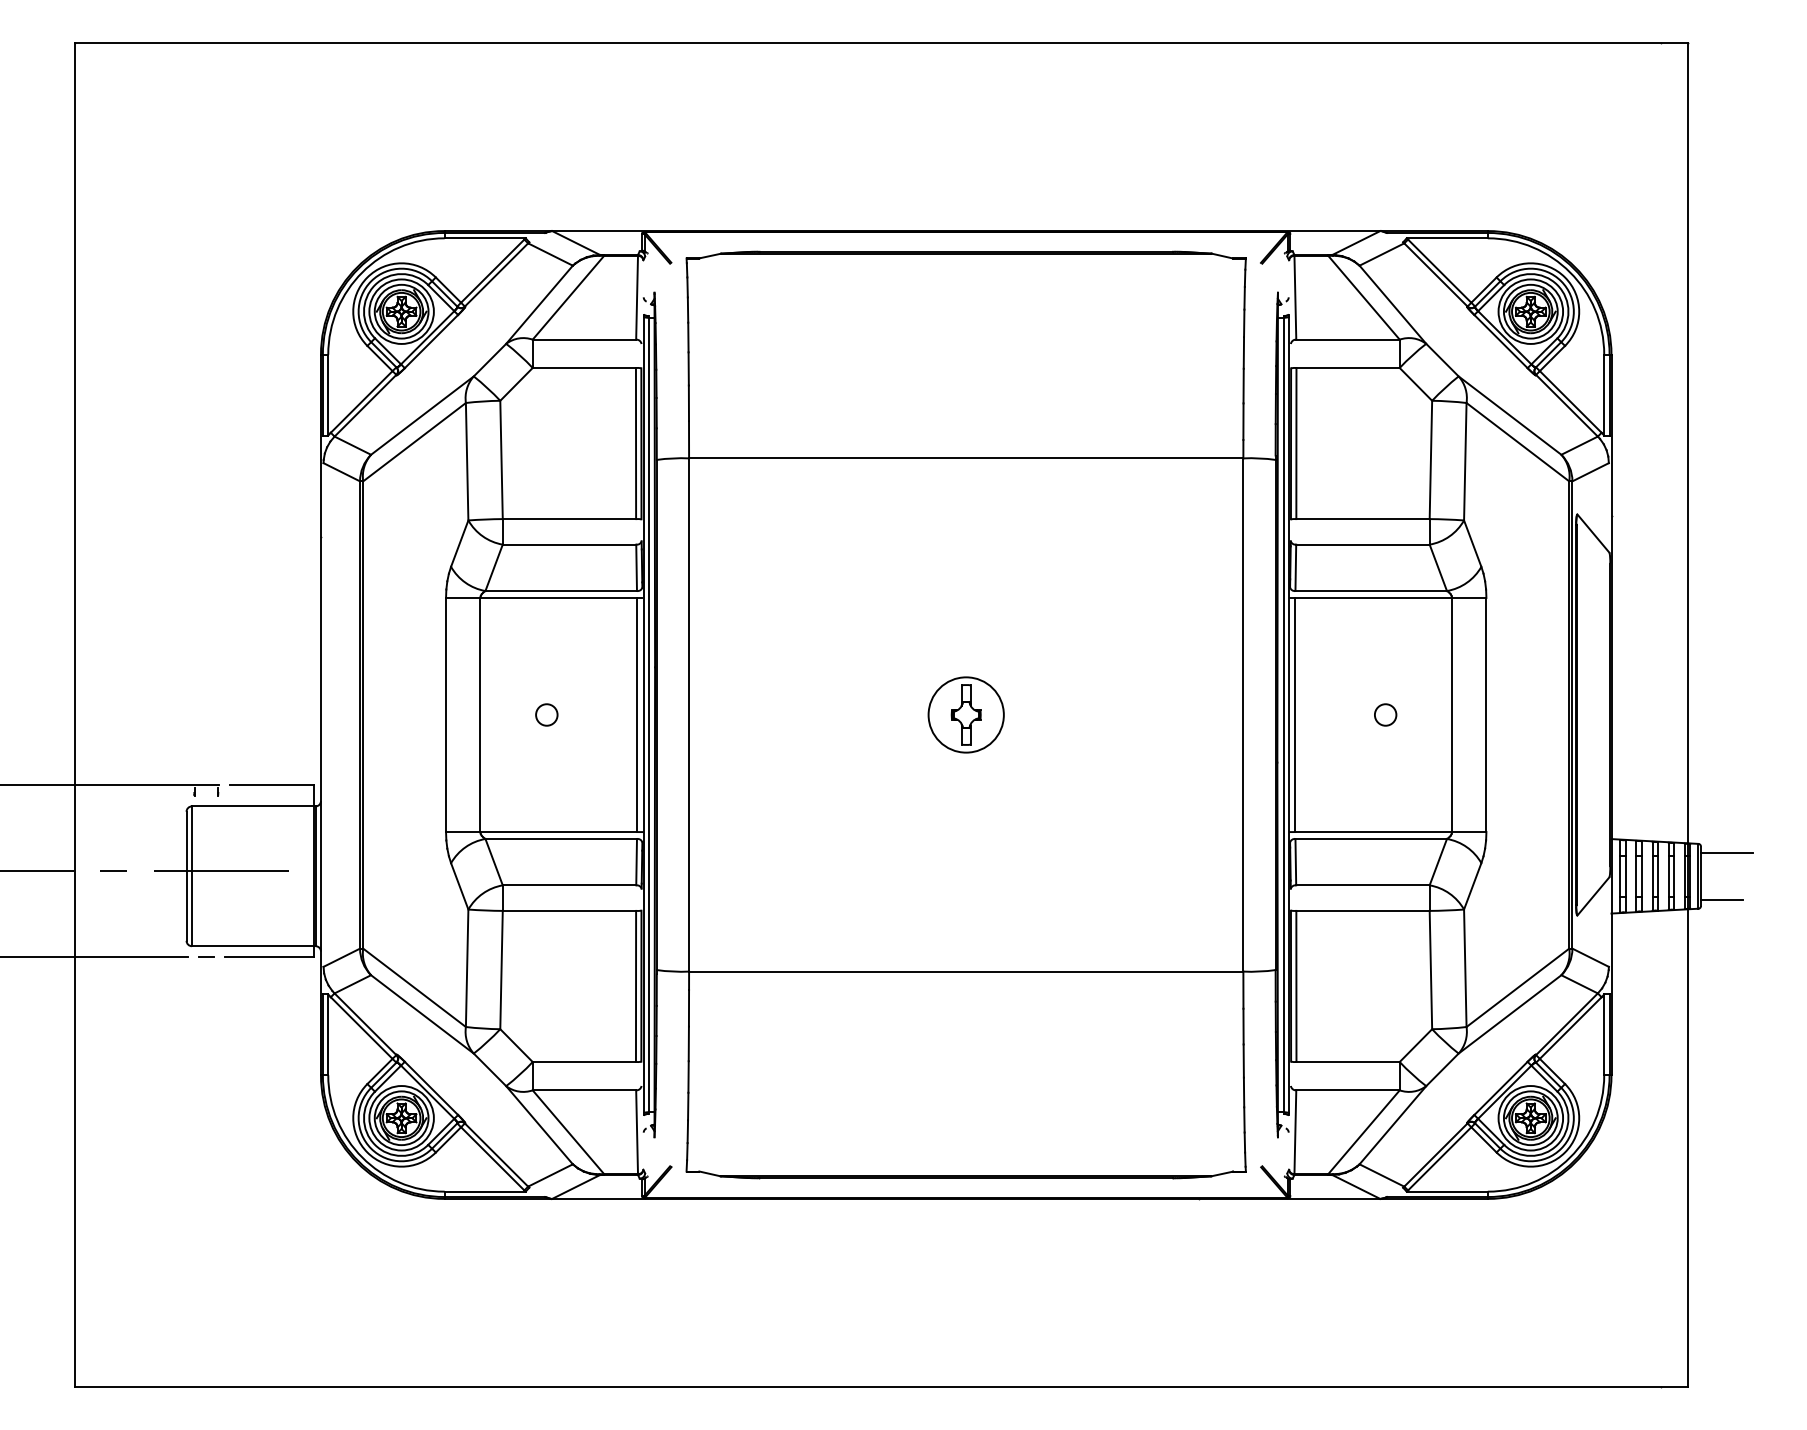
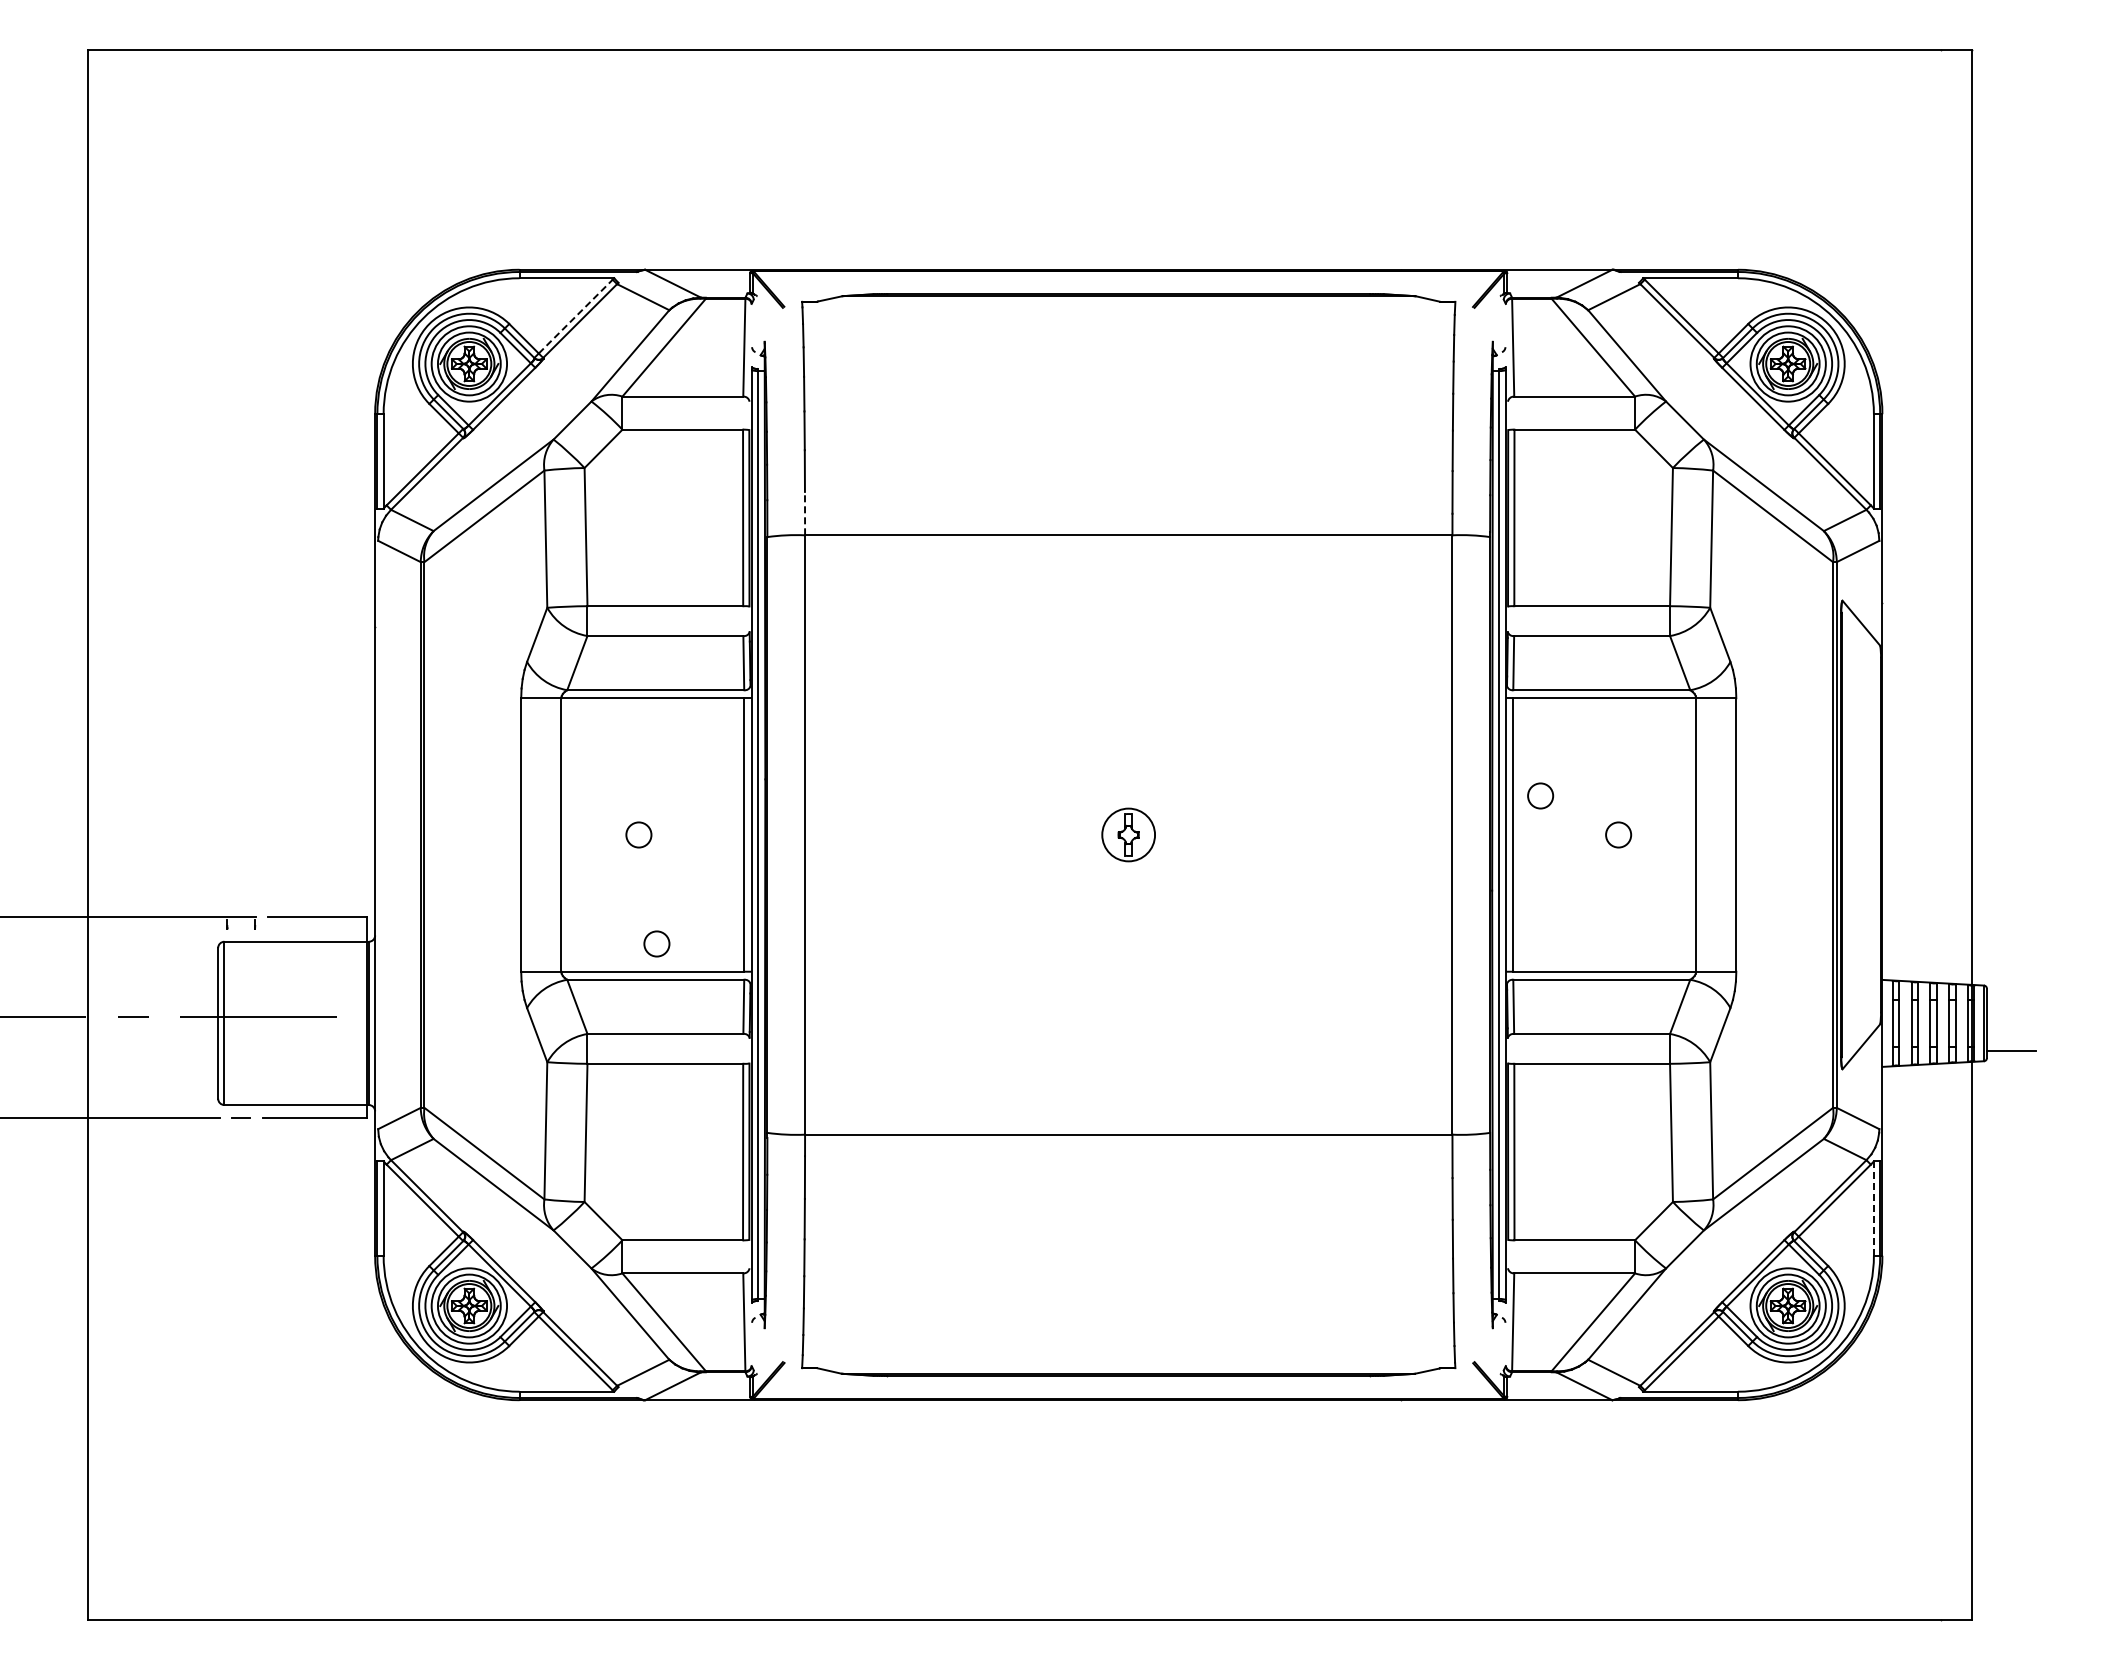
line: (493, 271) -> (576, 316), solid -> dashed
line: (689, 439) -> (805, 513), solid -> dashed
circle: (1318, 681) -> (1540, 795), added
part: (966, 714) -> (1128, 834), size x0.6
circle: (561, 807) -> (656, 943), added
line: (1726, 852) -> (2016, 995), removed
line: (1603, 1034) -> (1873, 1208), solid -> dashed

